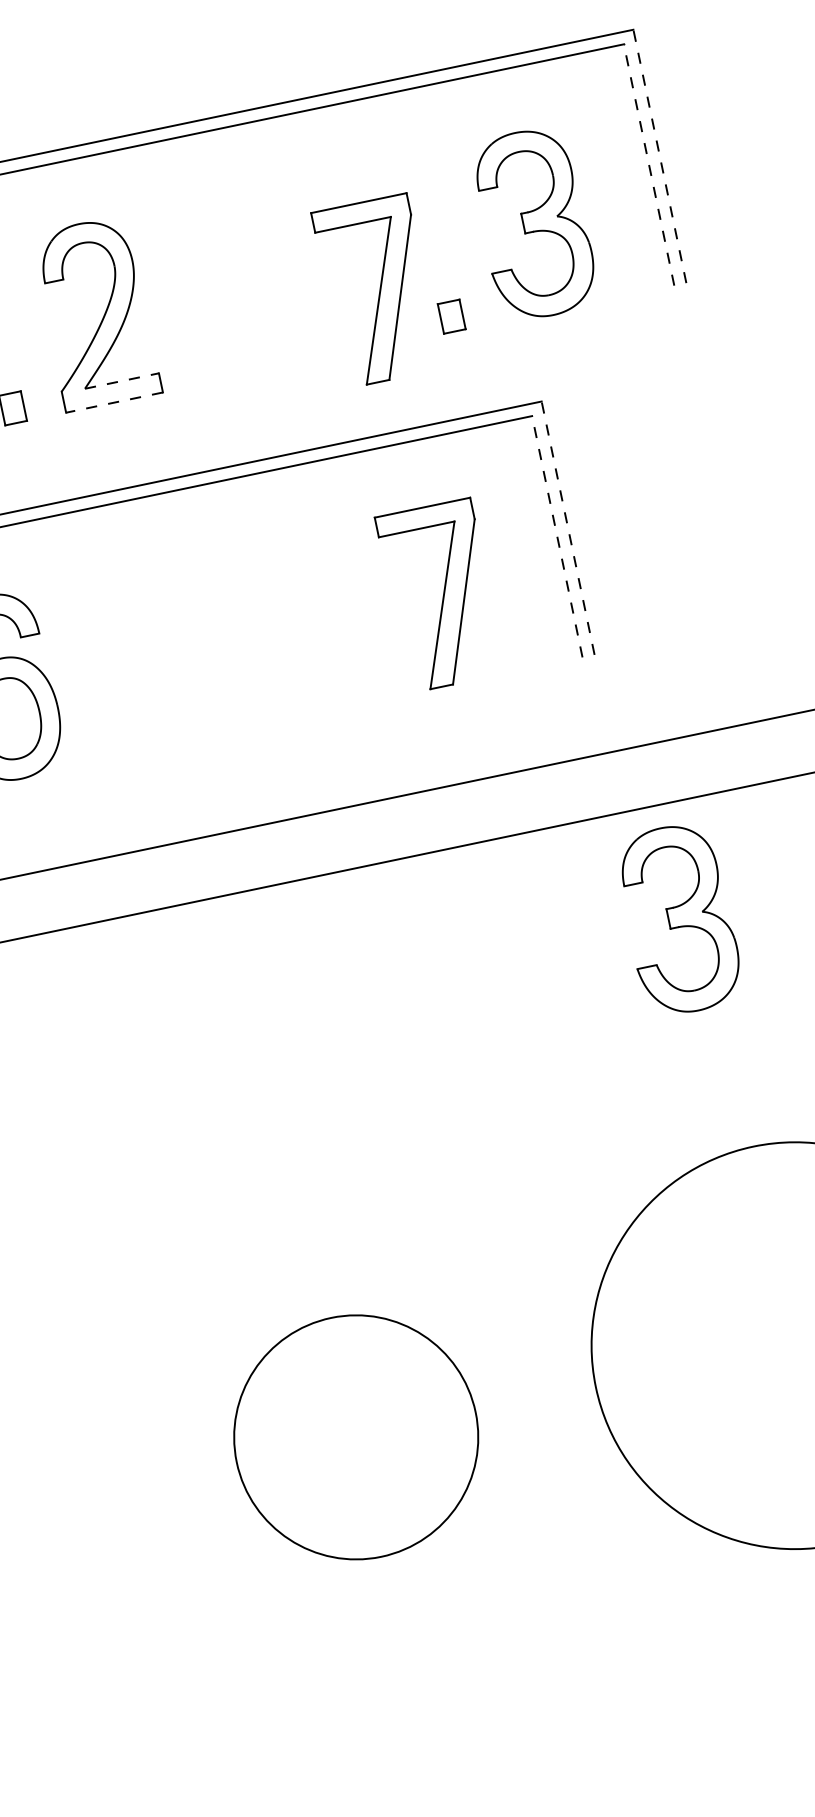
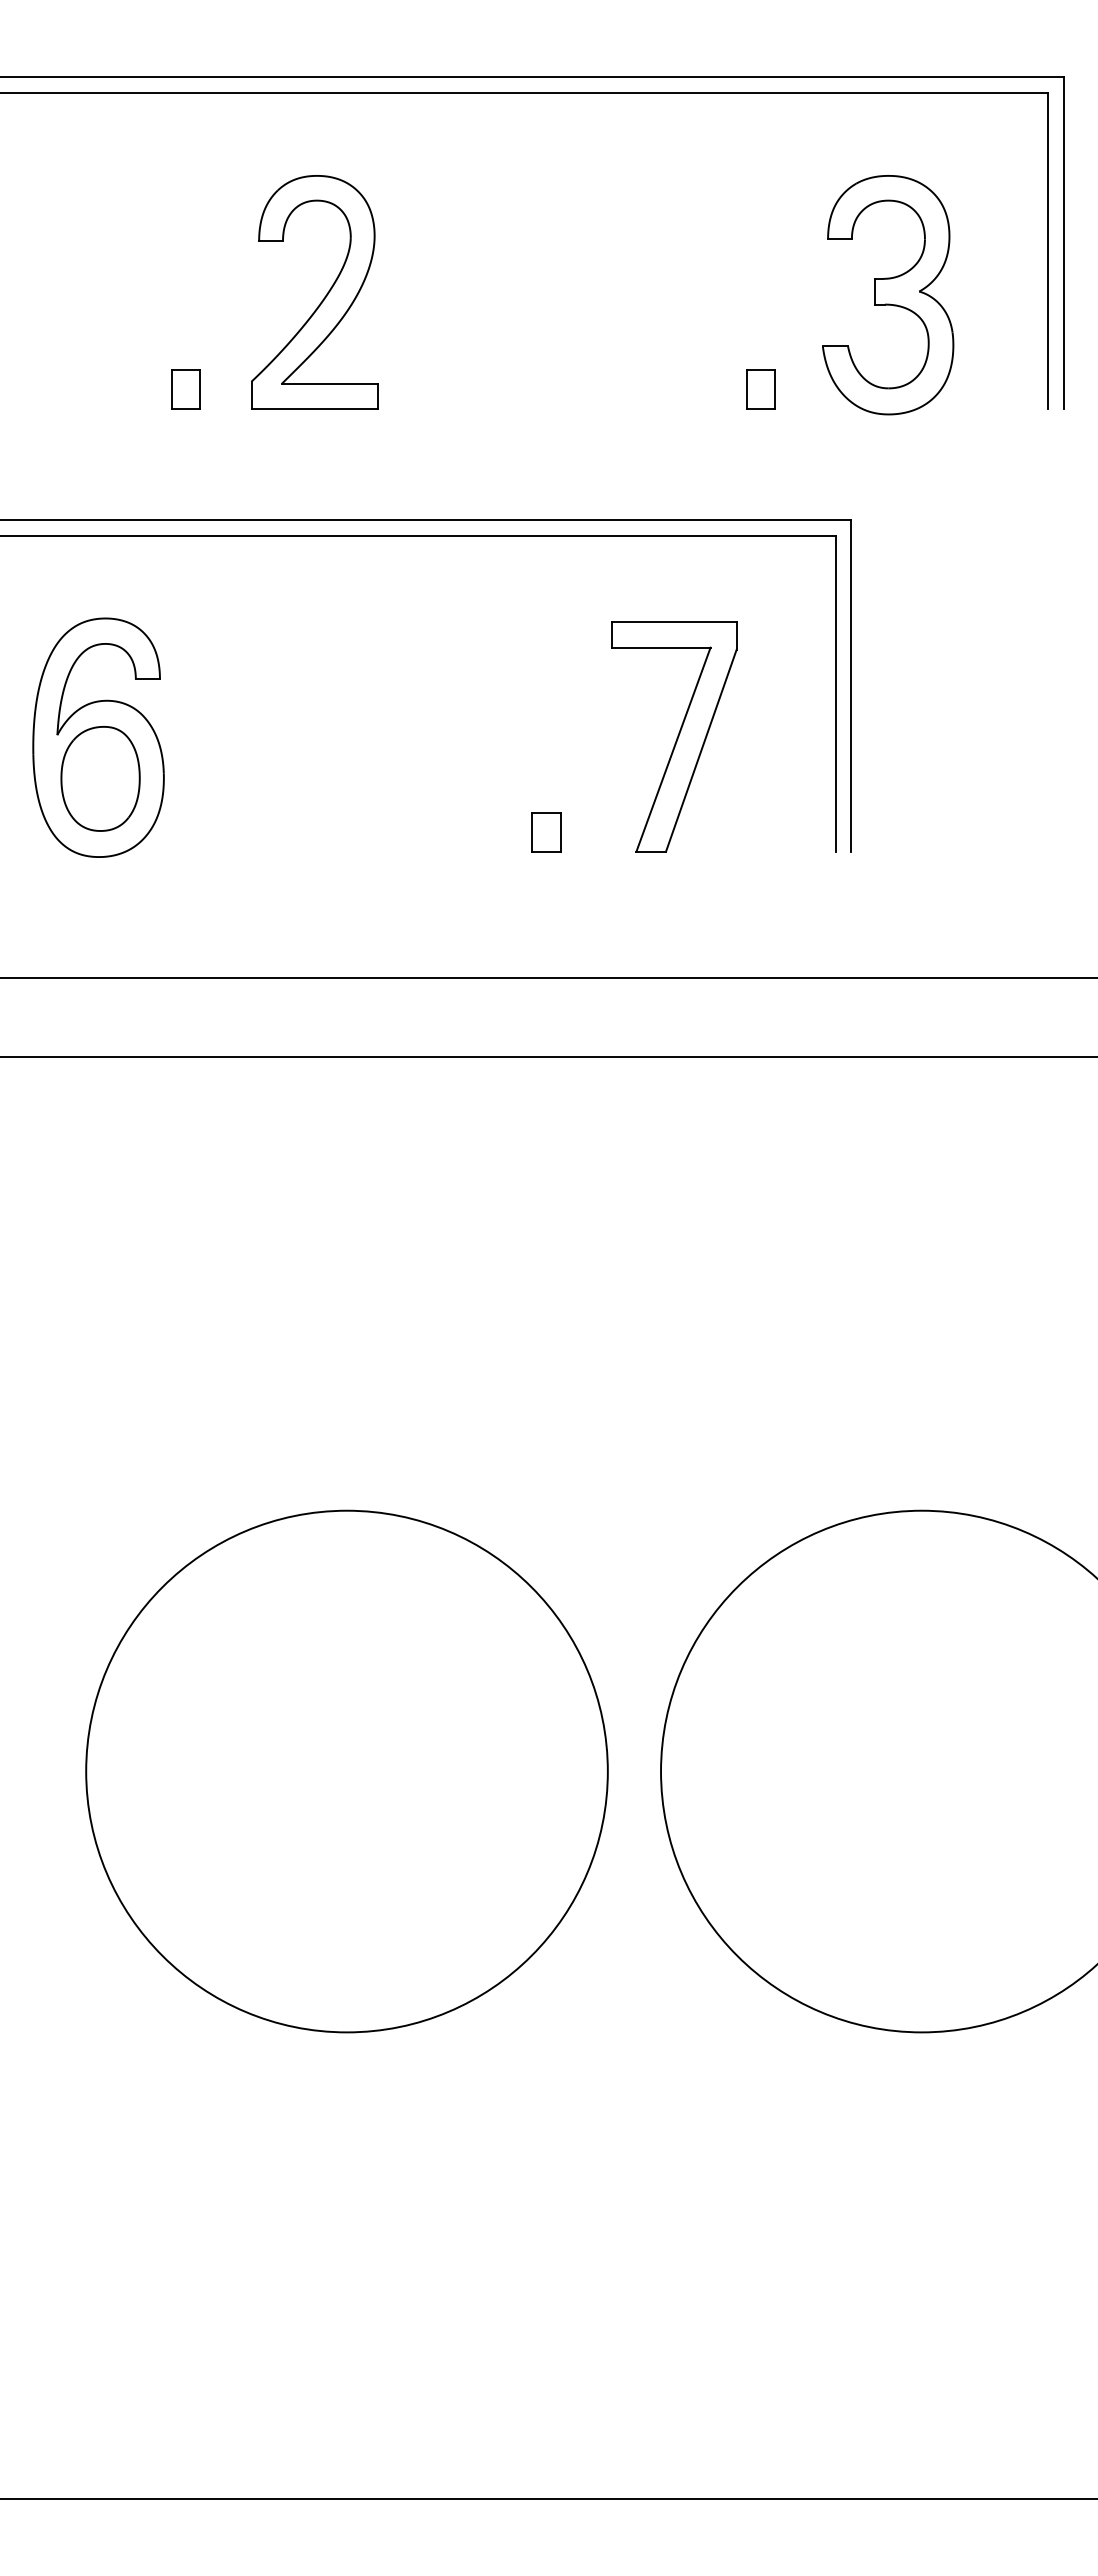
line: (660, 156) -> (1064, 243), dashed -> solid
line: (649, 164) -> (1048, 250), dashed -> solid
part: (377, 290) -> (674, 337), removed
line: (122, 381) -> (330, 384), dashed -> solid
line: (114, 402) -> (314, 409), dashed -> solid
line: (568, 527) -> (851, 685), dashed -> solid
line: (557, 536) -> (835, 693), dashed -> solid
part: (358, 688) -> (546, 832), added
part: (679, 919) -> (888, 1206), removed
circle: (355, 1437) -> (346, 1771), size x1.67

